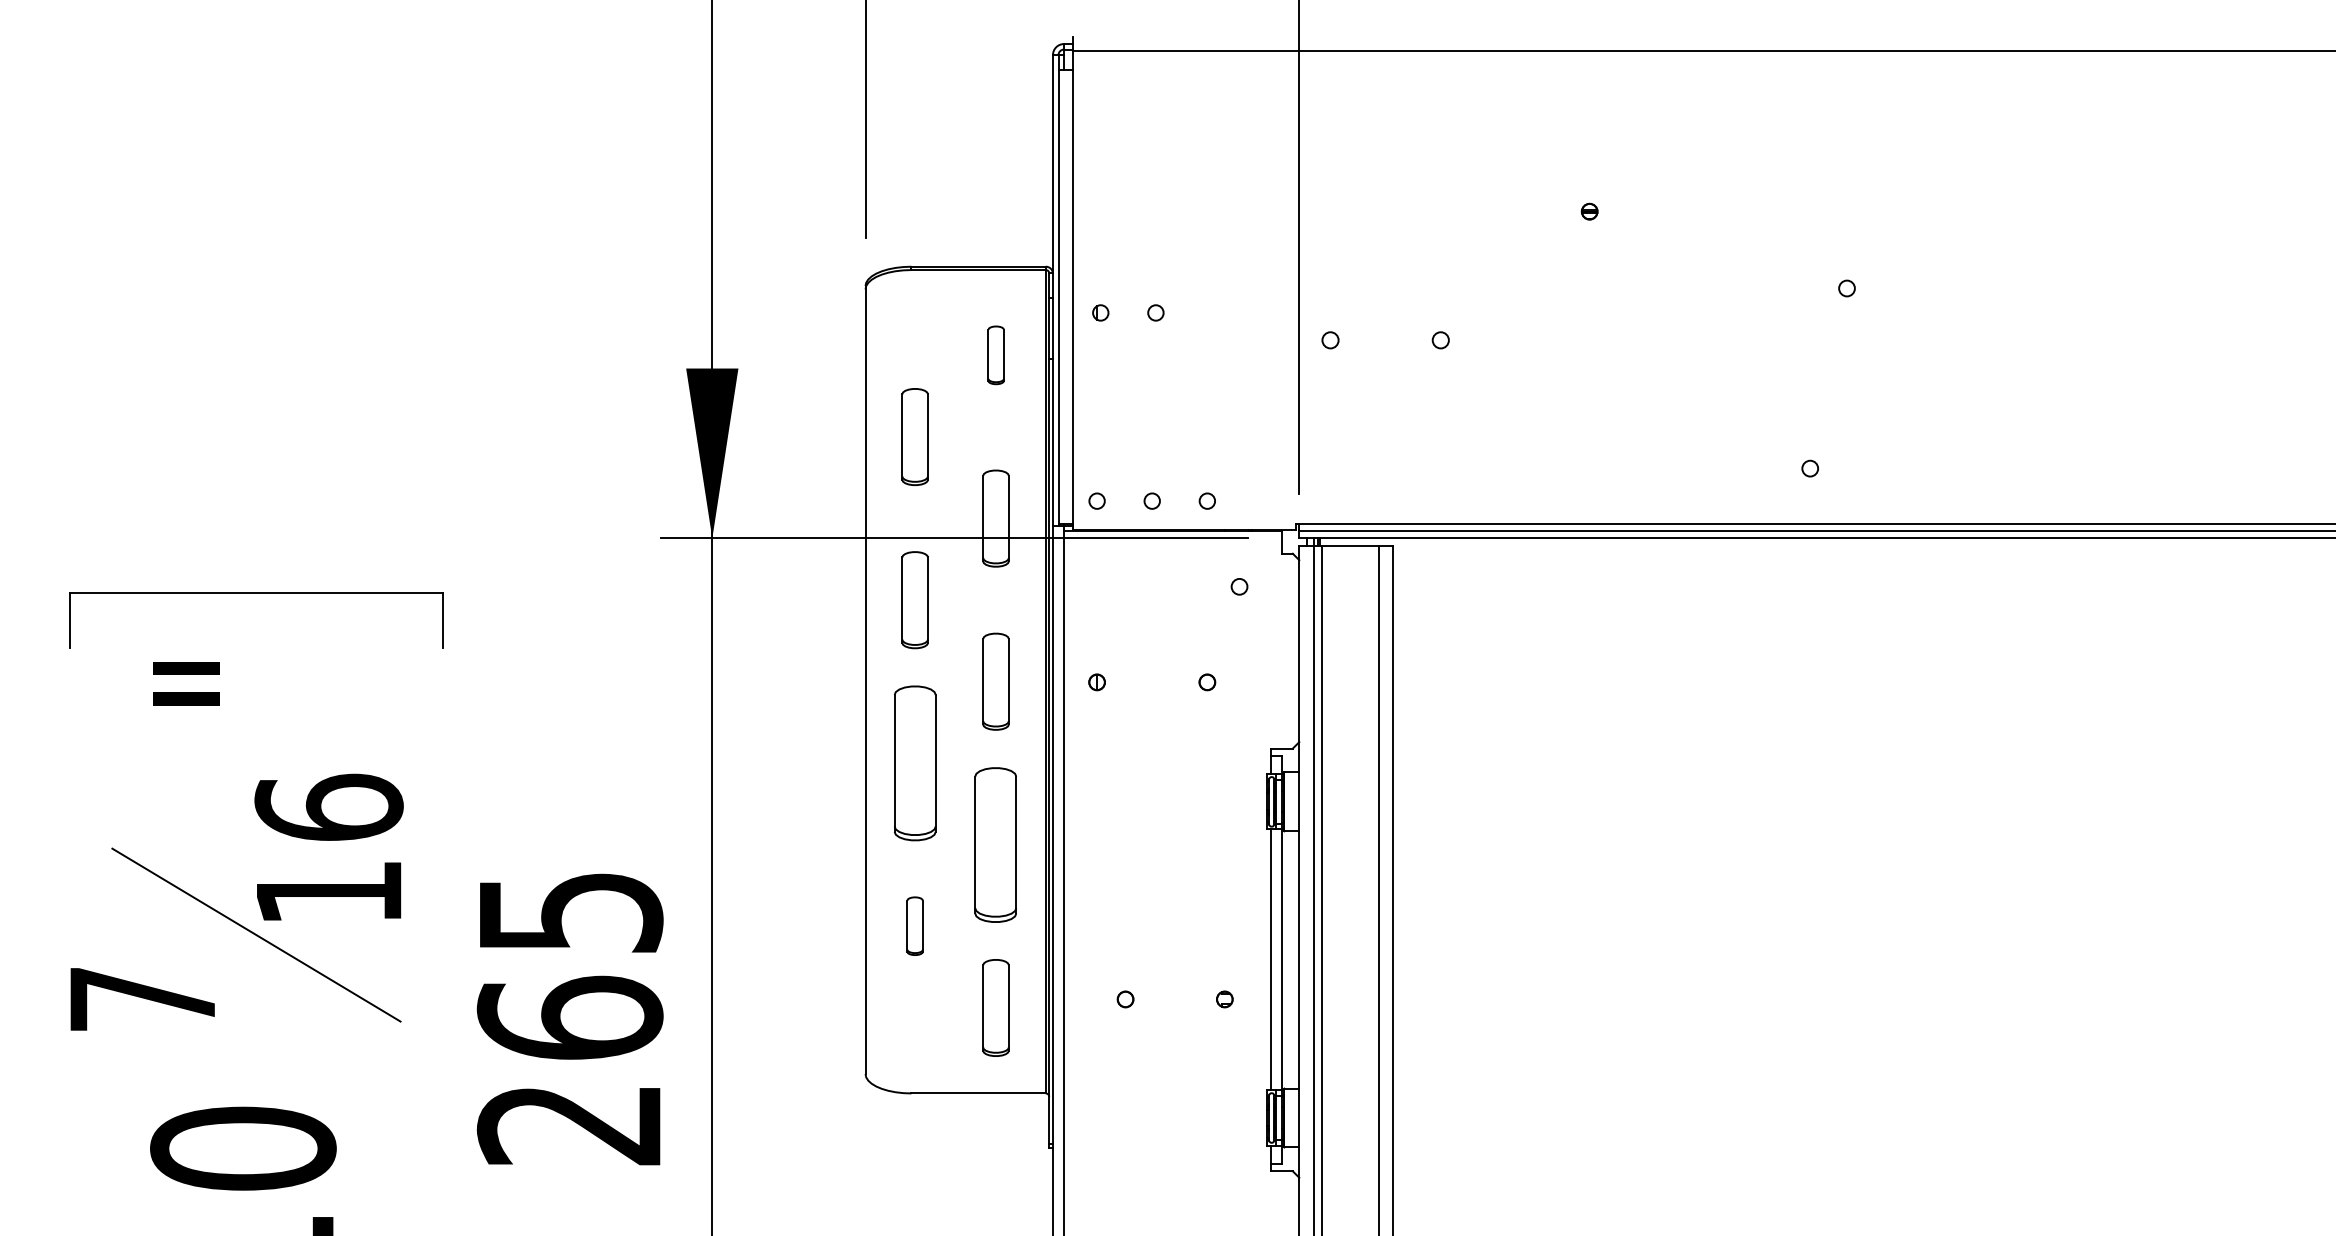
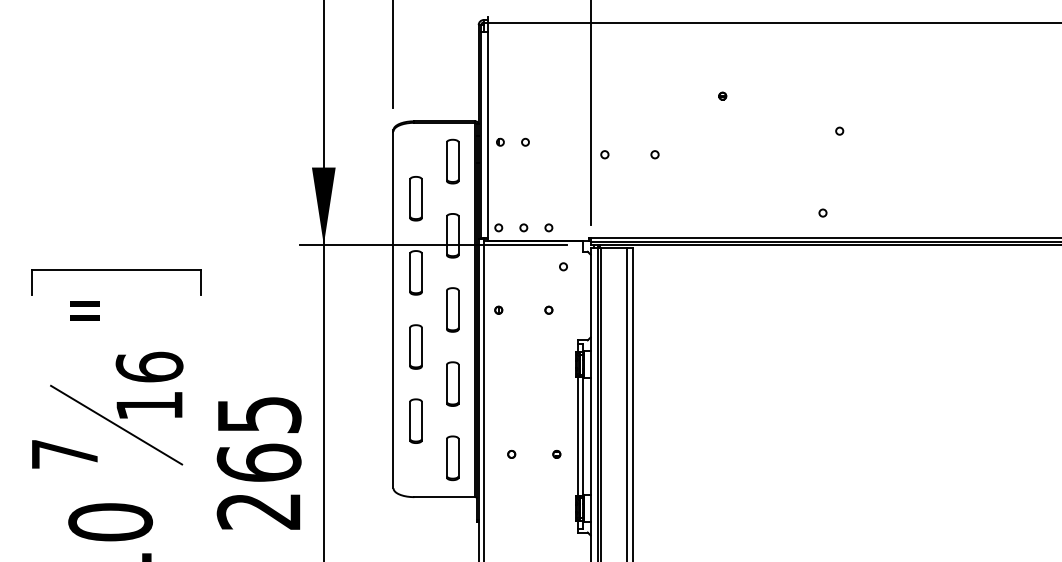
part: (995, 355) -> (452, 161), size x1.67
part: (913, 762) -> (415, 346), size x0.62
part: (995, 843) -> (452, 383), size x0.62
part: (913, 924) -> (415, 420), size x1.67

